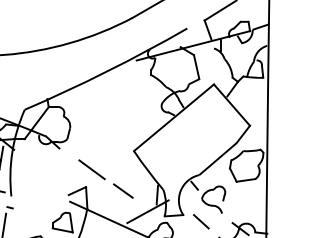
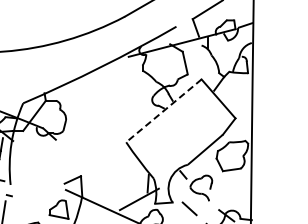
line: (173, 118) -> (163, 111), solid -> dashed
line: (91, 169) -> (86, 159), removed
line: (122, 190) -> (115, 179), removed

